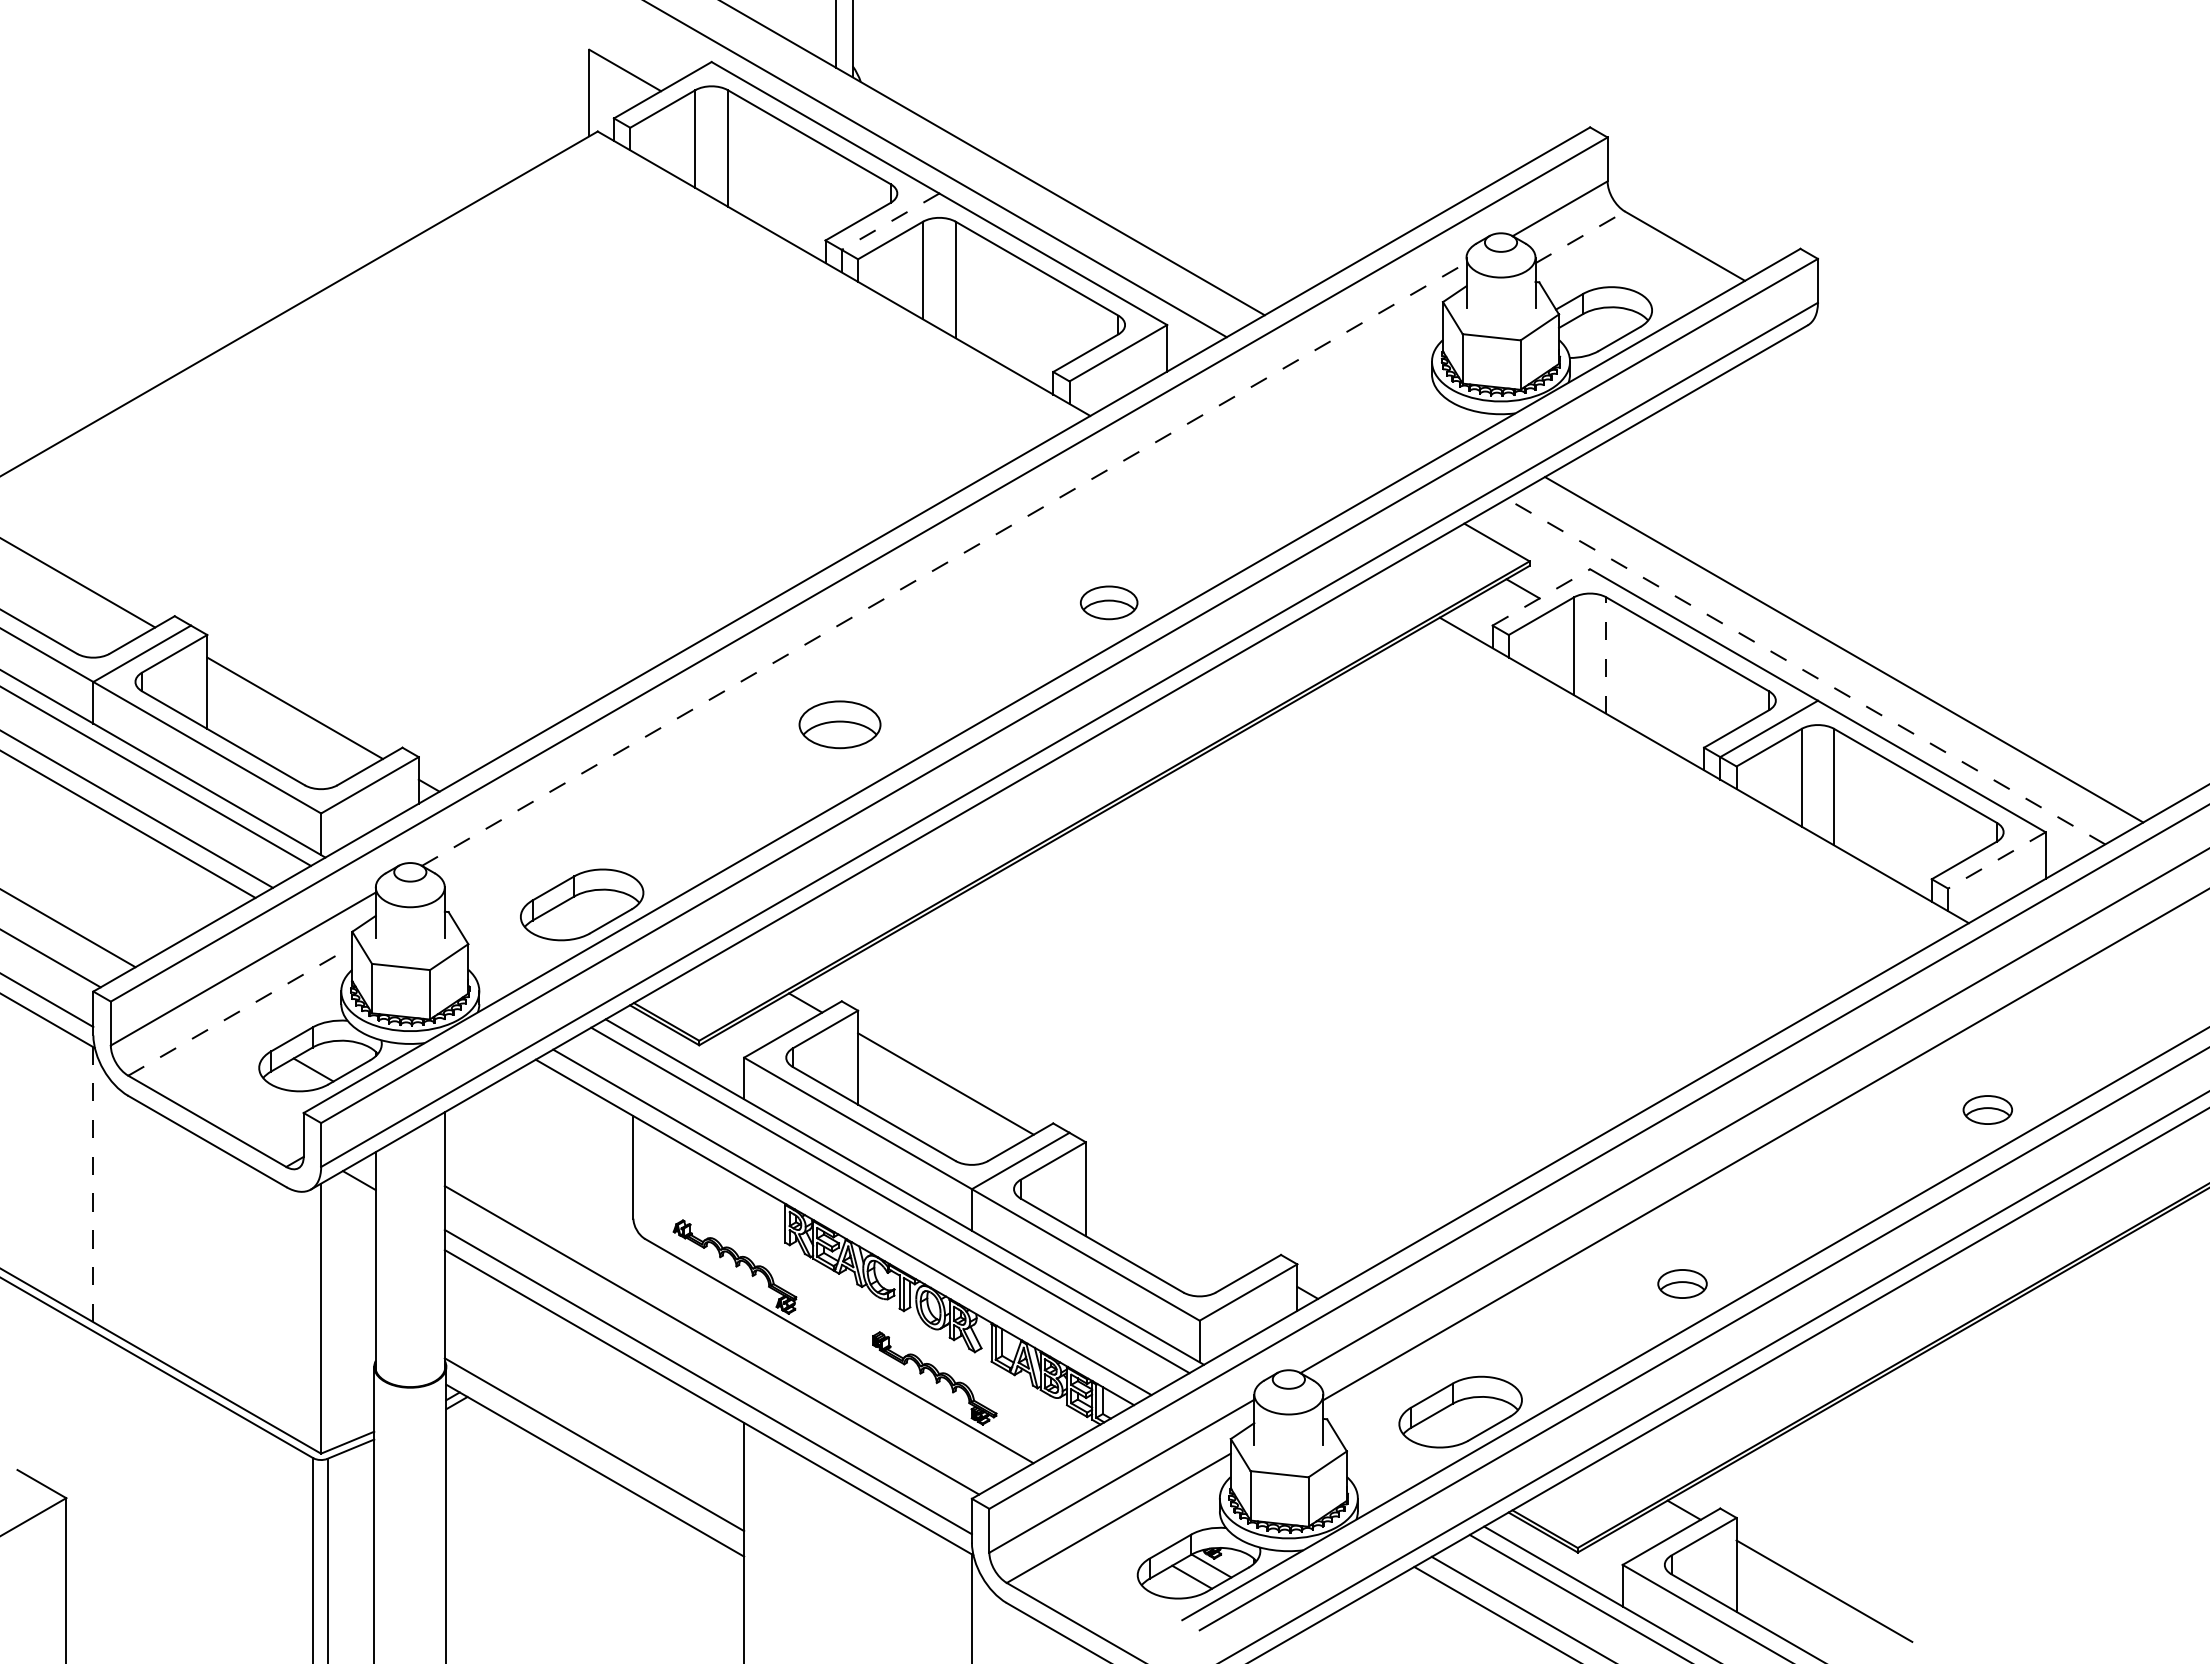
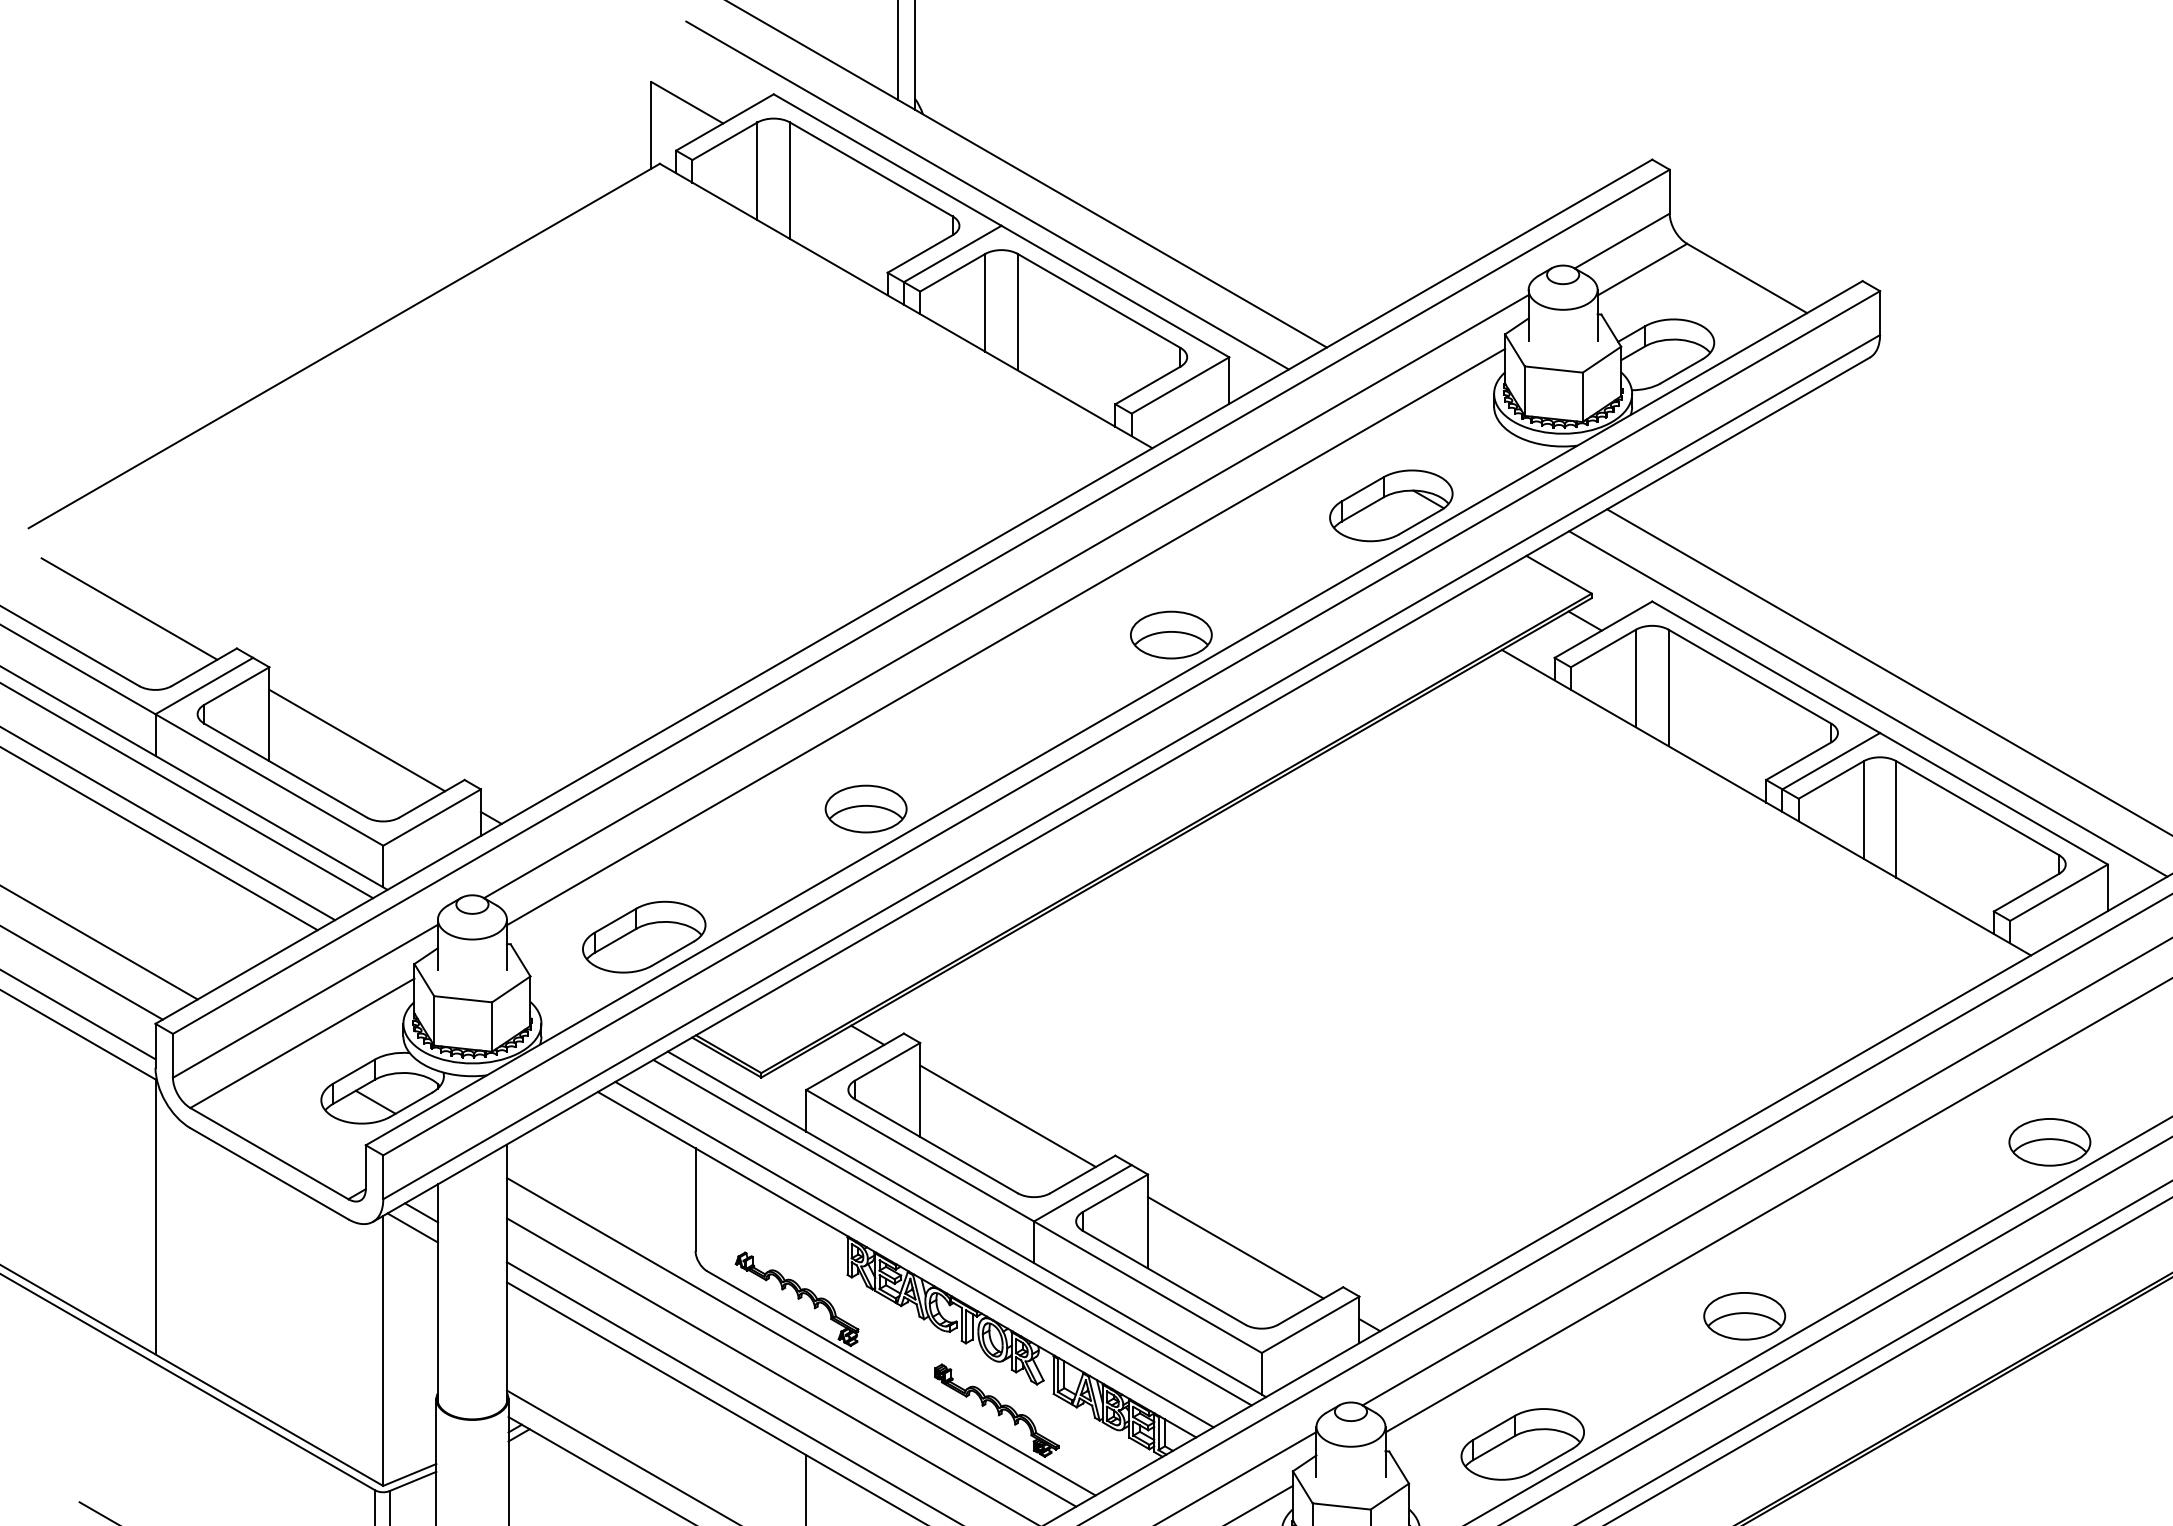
line: (890, 221) -> (952, 253), dashed -> solid
line: (1580, 237) -> (1642, 269), dashed -> solid
part: (1329, 473) -> (1391, 505), added
line: (944, 564) -> (1006, 596), dashed -> solid
line: (1541, 597) -> (1603, 629), dashed -> solid
part: (1108, 602) -> (1170, 634), size x1.43
line: (943, 604) -> (1005, 636), added
line: (1606, 655) -> (1668, 687), dashed -> solid
line: (1805, 671) -> (1867, 703), dashed -> solid
part: (839, 724) -> (865, 808), moved
line: (1996, 860) -> (2058, 892), dashed -> solid
line: (240, 1010) -> (302, 1042), dashed -> solid
part: (1987, 1109) -> (2049, 1141), size x1.67
line: (93, 1184) -> (155, 1216), dashed -> solid
line: (350, 1195) -> (412, 1227), added
line: (1173, 1215) -> (1235, 1247), added
part: (1682, 1283) -> (1744, 1315), size x1.67
line: (729, 1309) -> (791, 1341), added

